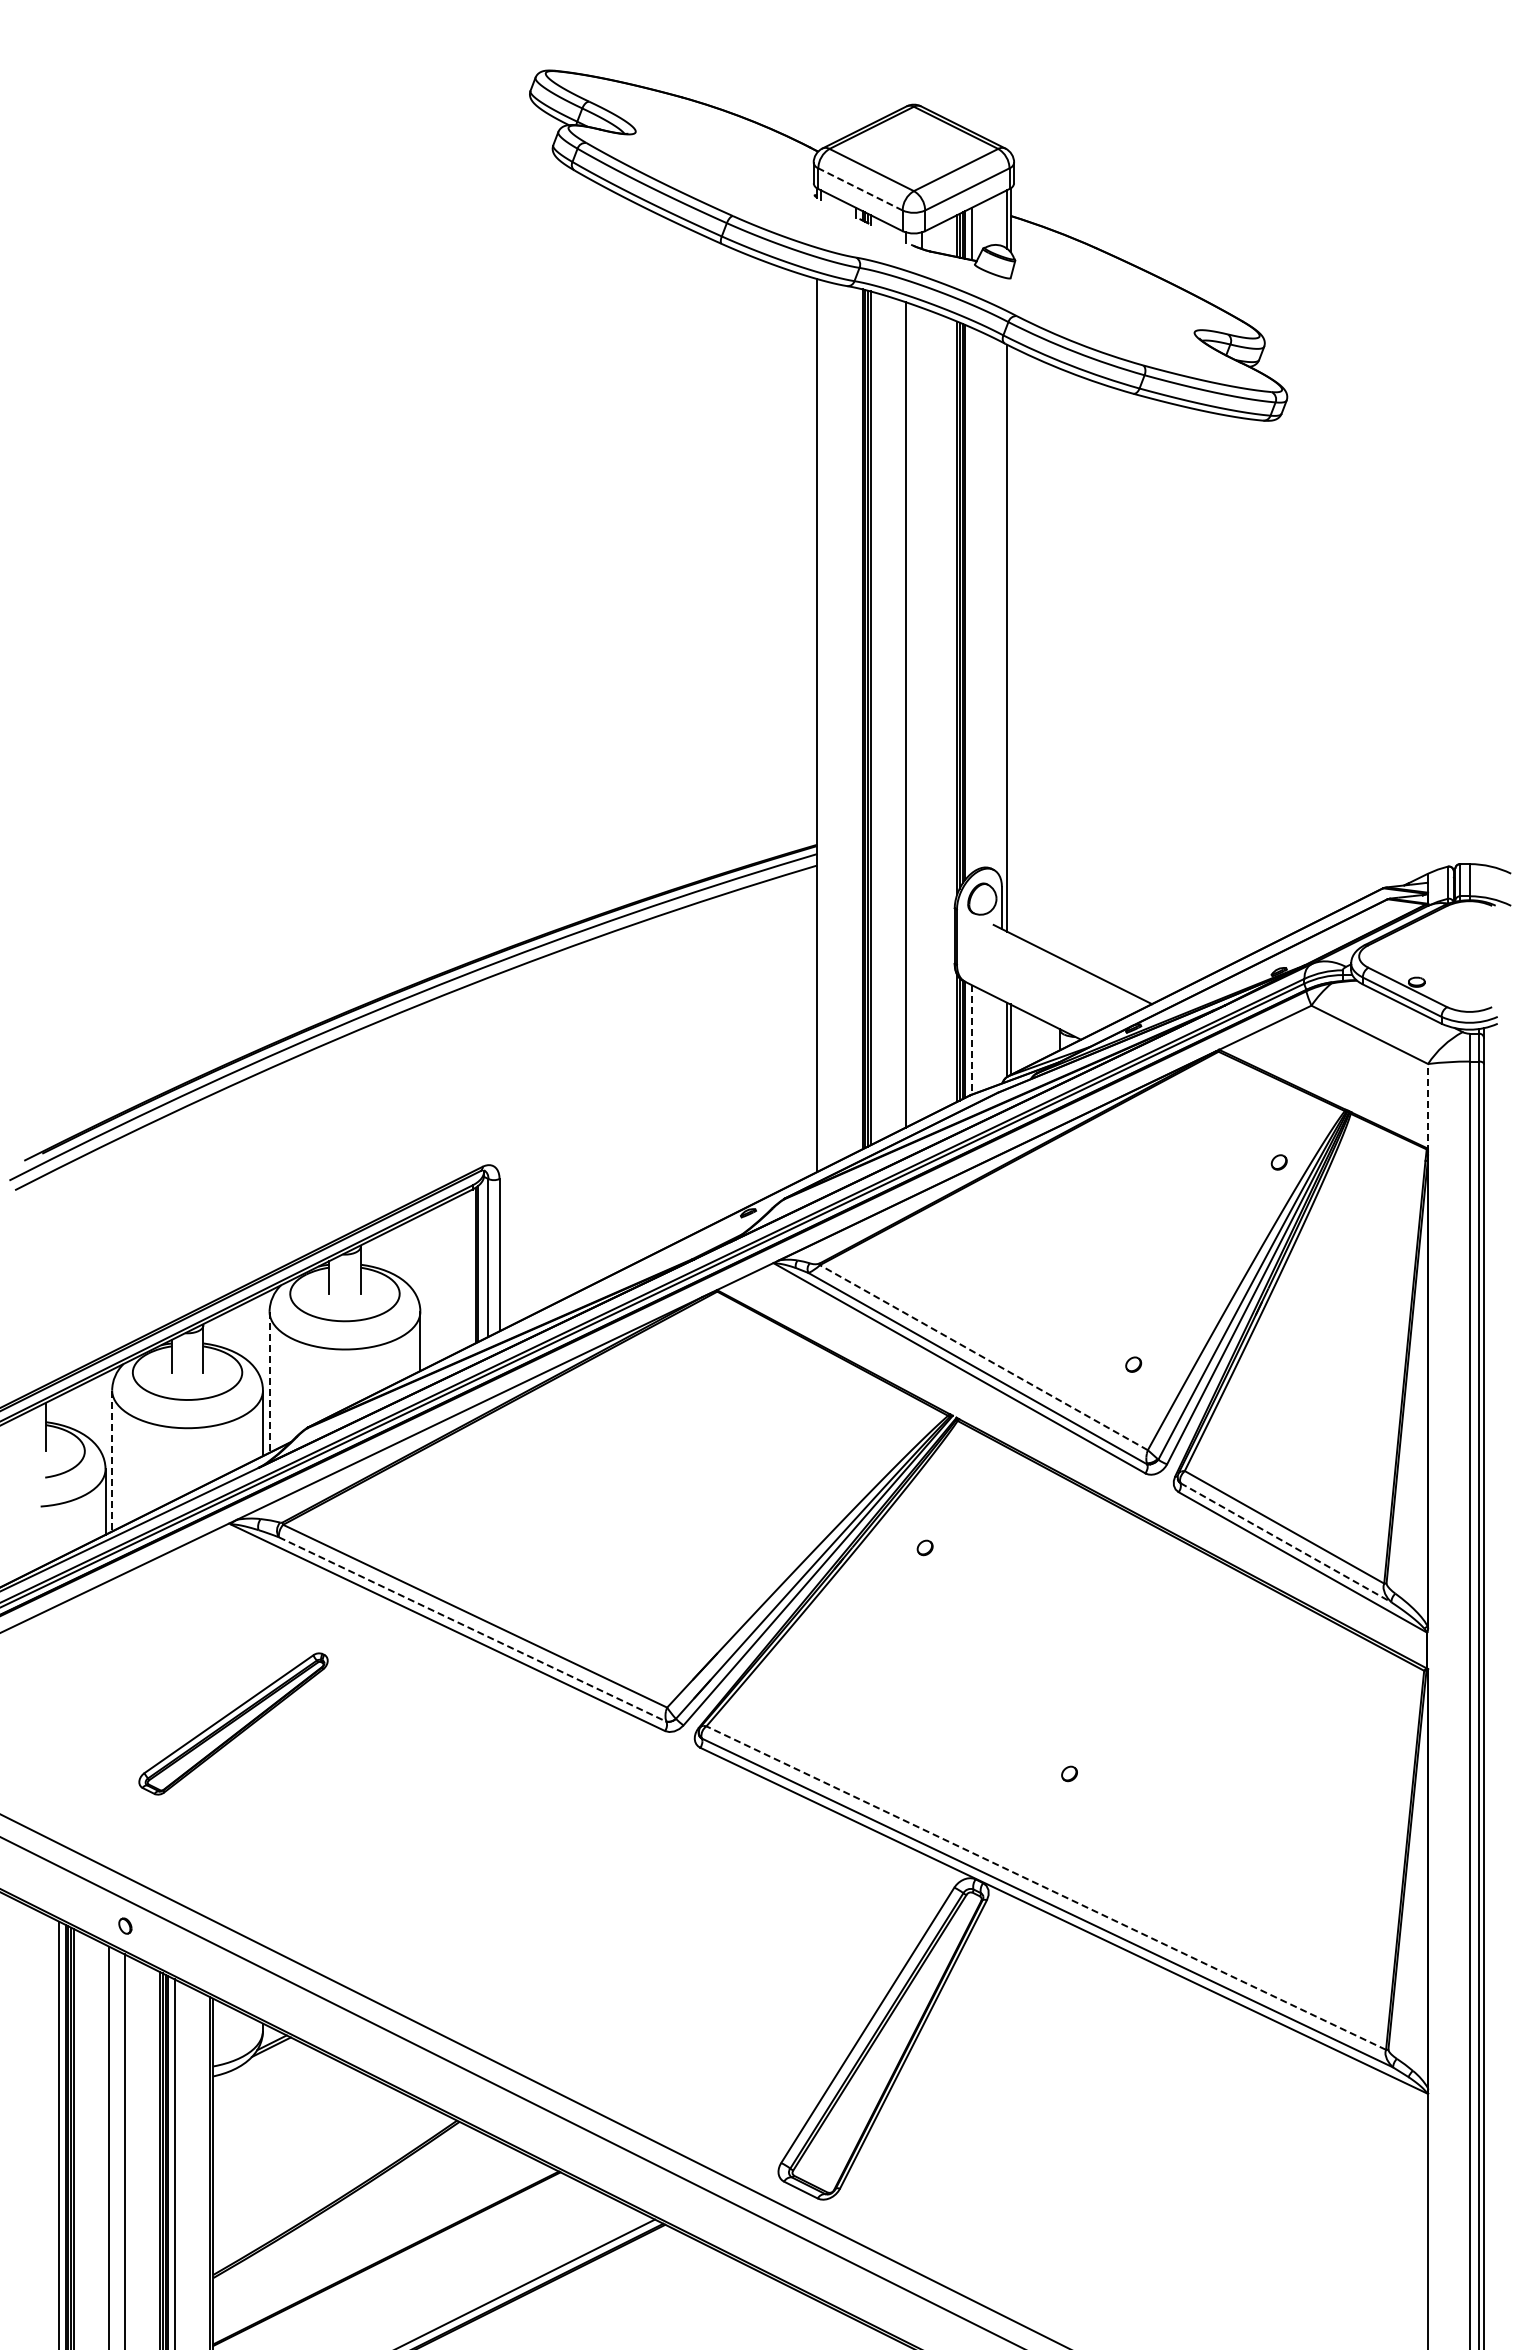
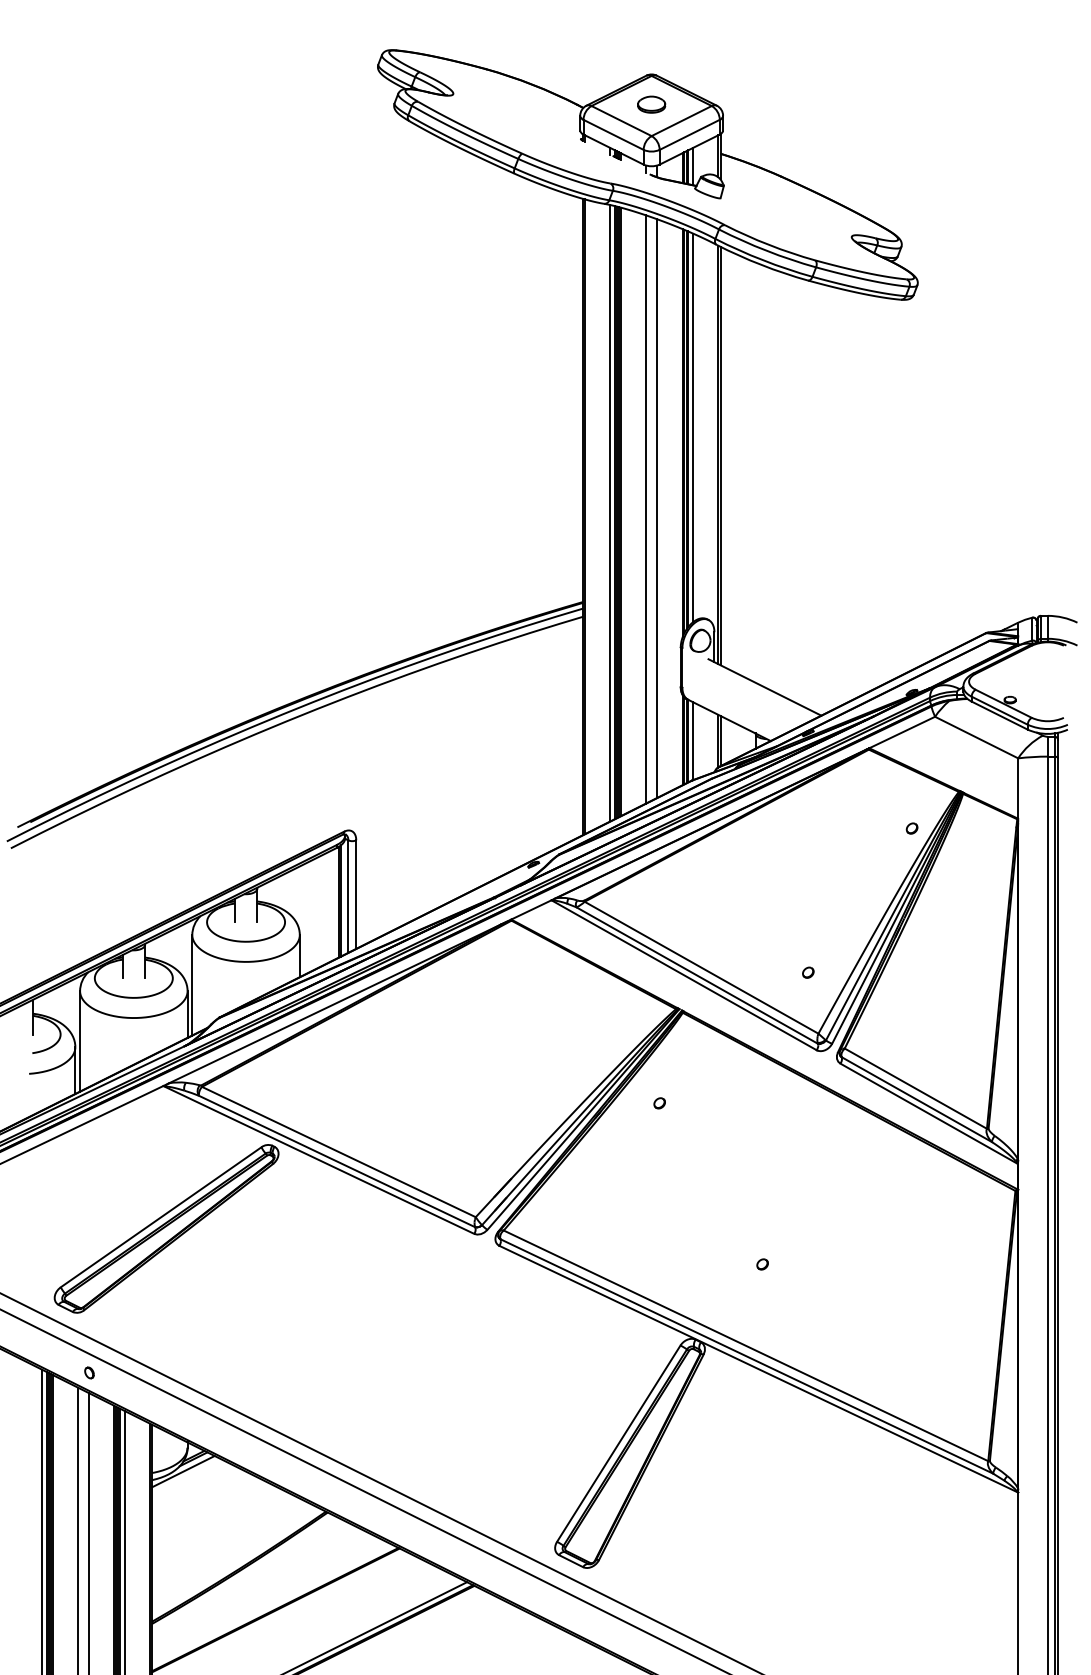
part: (913, 146) -> (651, 104), added
line: (860, 189) -> (613, 134), dashed -> solid
line: (971, 600) -> (692, 427), added
line: (1010, 639) -> (720, 455), added
line: (921, 713) -> (657, 508), added
line: (856, 719) -> (610, 512), added
line: (820, 725) -> (585, 517), added
line: (971, 1039) -> (692, 740), dashed -> solid
line: (1428, 1107) -> (1018, 789), dashed -> solid
line: (983, 1357) -> (701, 967), dashed -> solid
line: (269, 1382) -> (192, 985), dashed -> solid
line: (112, 1461) -> (80, 1041), dashed -> solid
line: (1286, 1542) -> (917, 1099), dashed -> solid
line: (472, 1629) -> (336, 1161), dashed -> solid
part: (233, 1723) -> (166, 1228), size x1.67
line: (1045, 1887) -> (745, 1345), dashed -> solid
line: (257, 2064) -> (183, 1471), added

